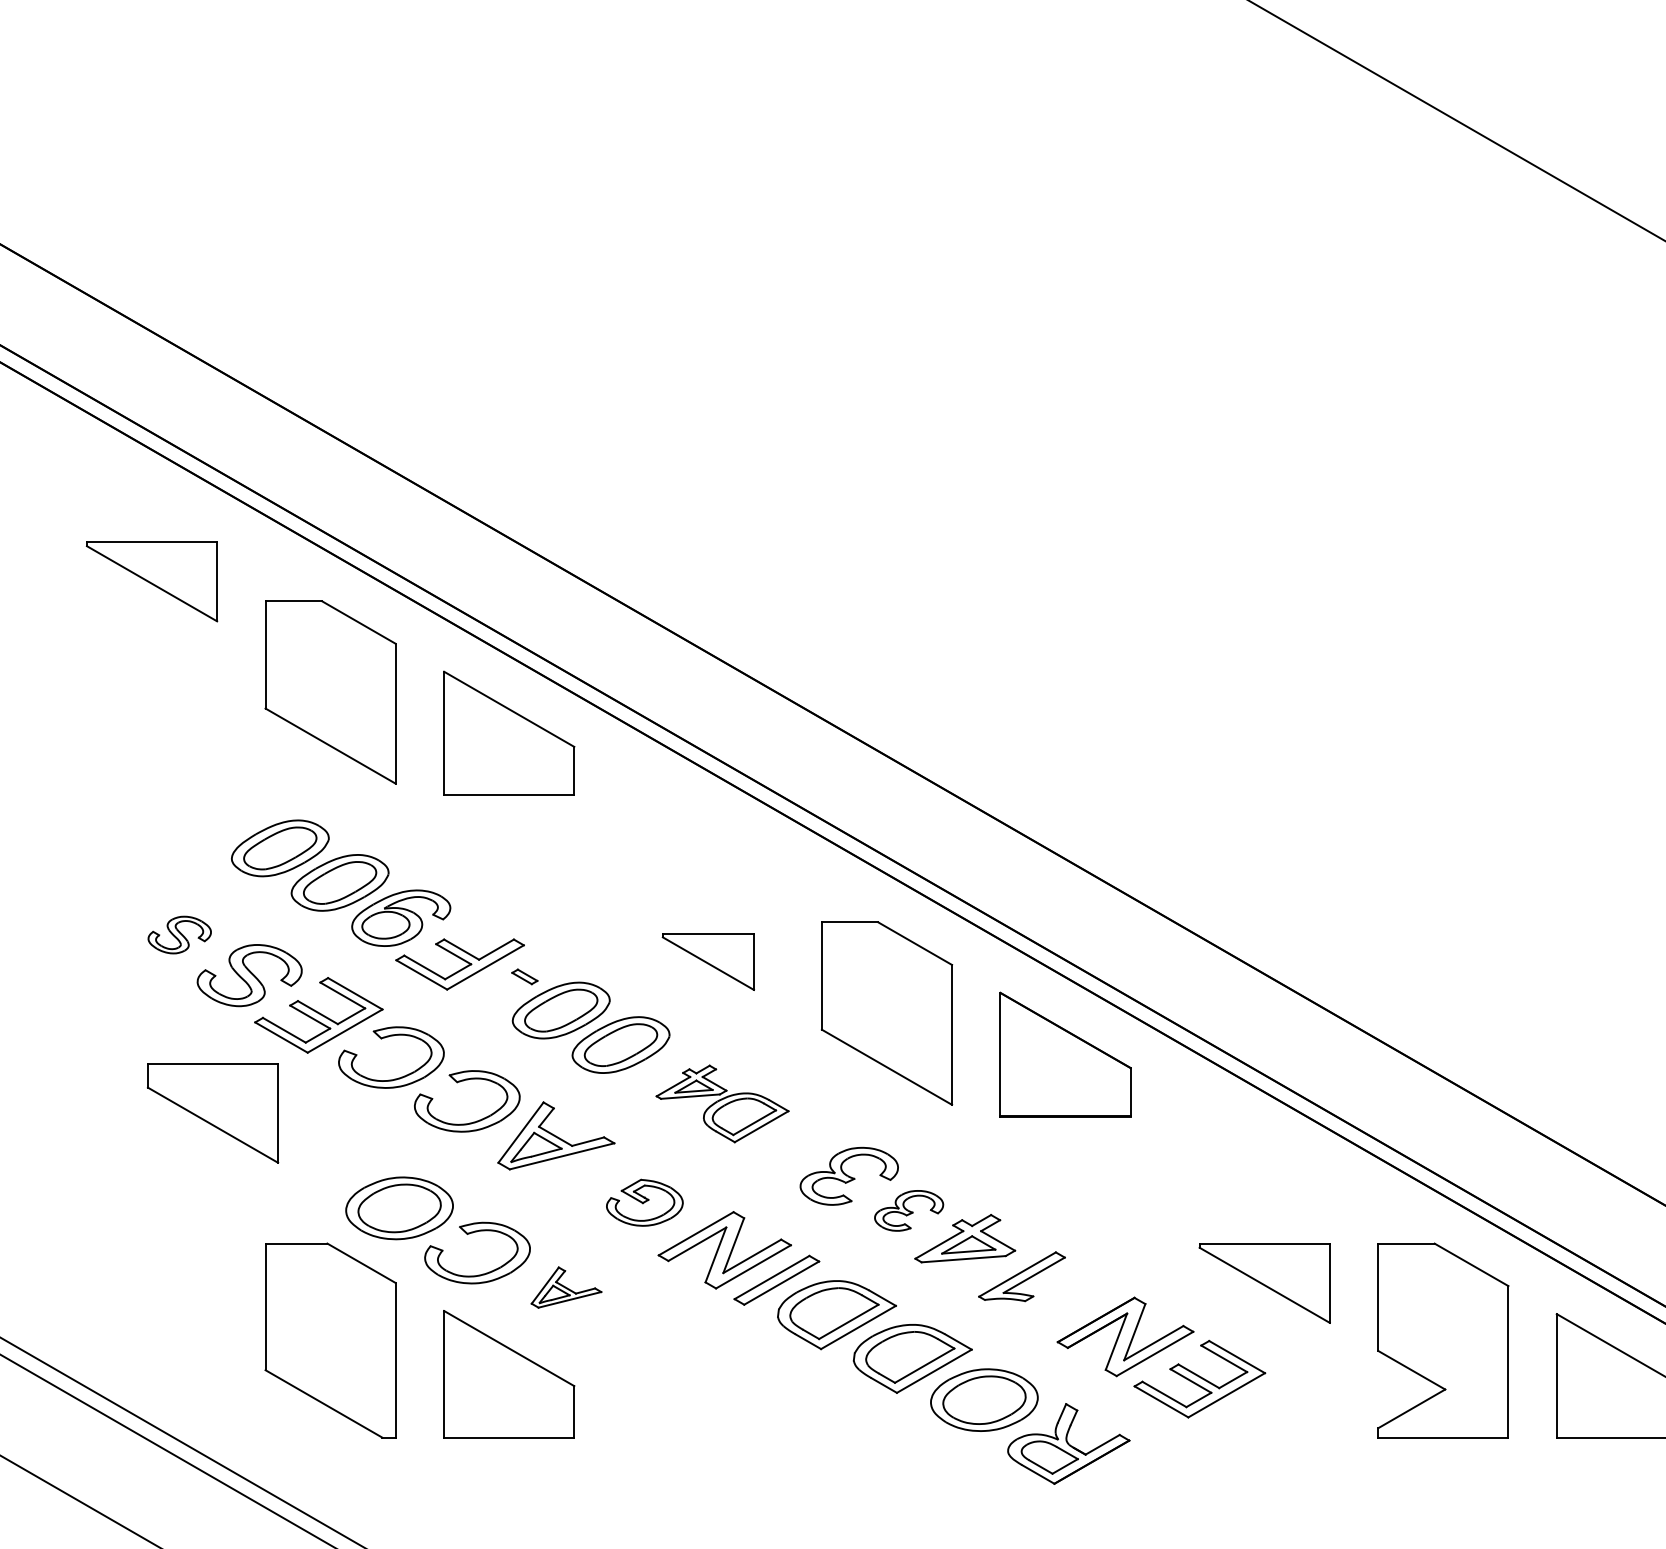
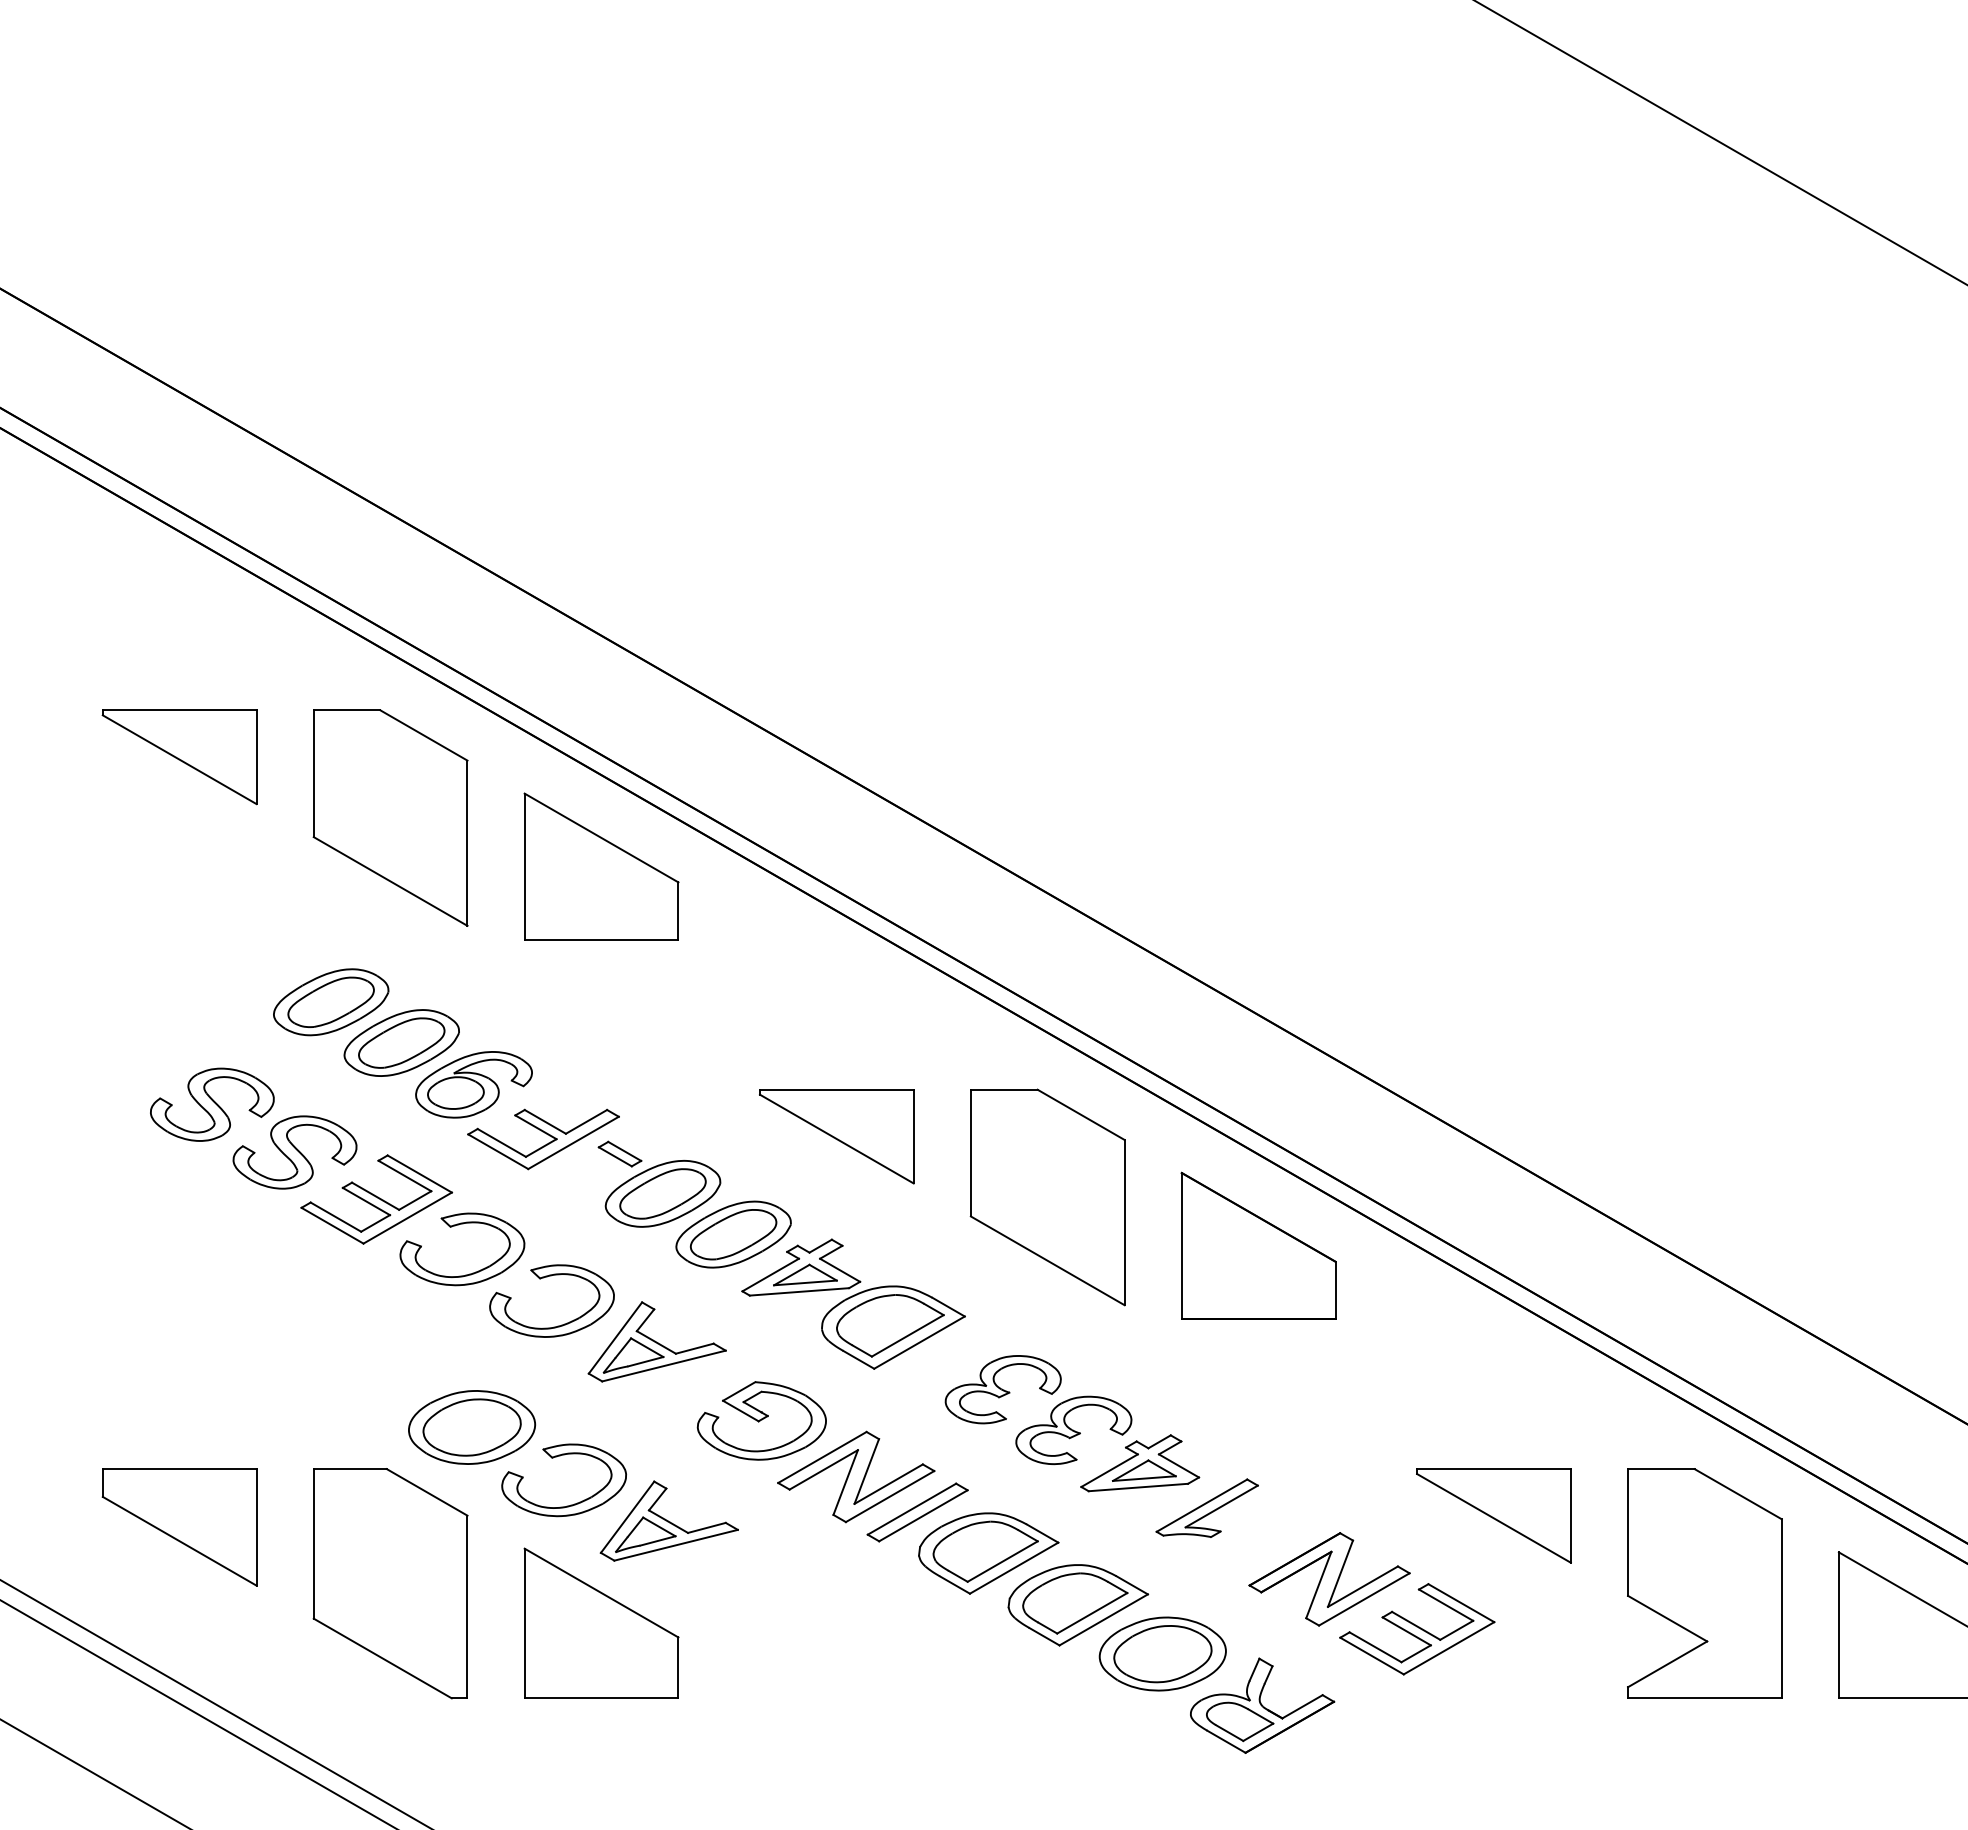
part: (151, 581) -> (179, 757), moved
part: (179, 934) -> (212, 1104), size x1.67
part: (708, 962) -> (836, 1136), size x1.43
part: (524, 976) -> (619, 1153), size x1.43
part: (722, 1103) -> (853, 1303), size x1.43
part: (212, 1113) -> (179, 1527), moved
part: (644, 1202) -> (761, 1420), size x1.43
part: (908, 1210) -> (1073, 1430), size x1.43
part: (565, 1287) -> (668, 1520), size x1.67

